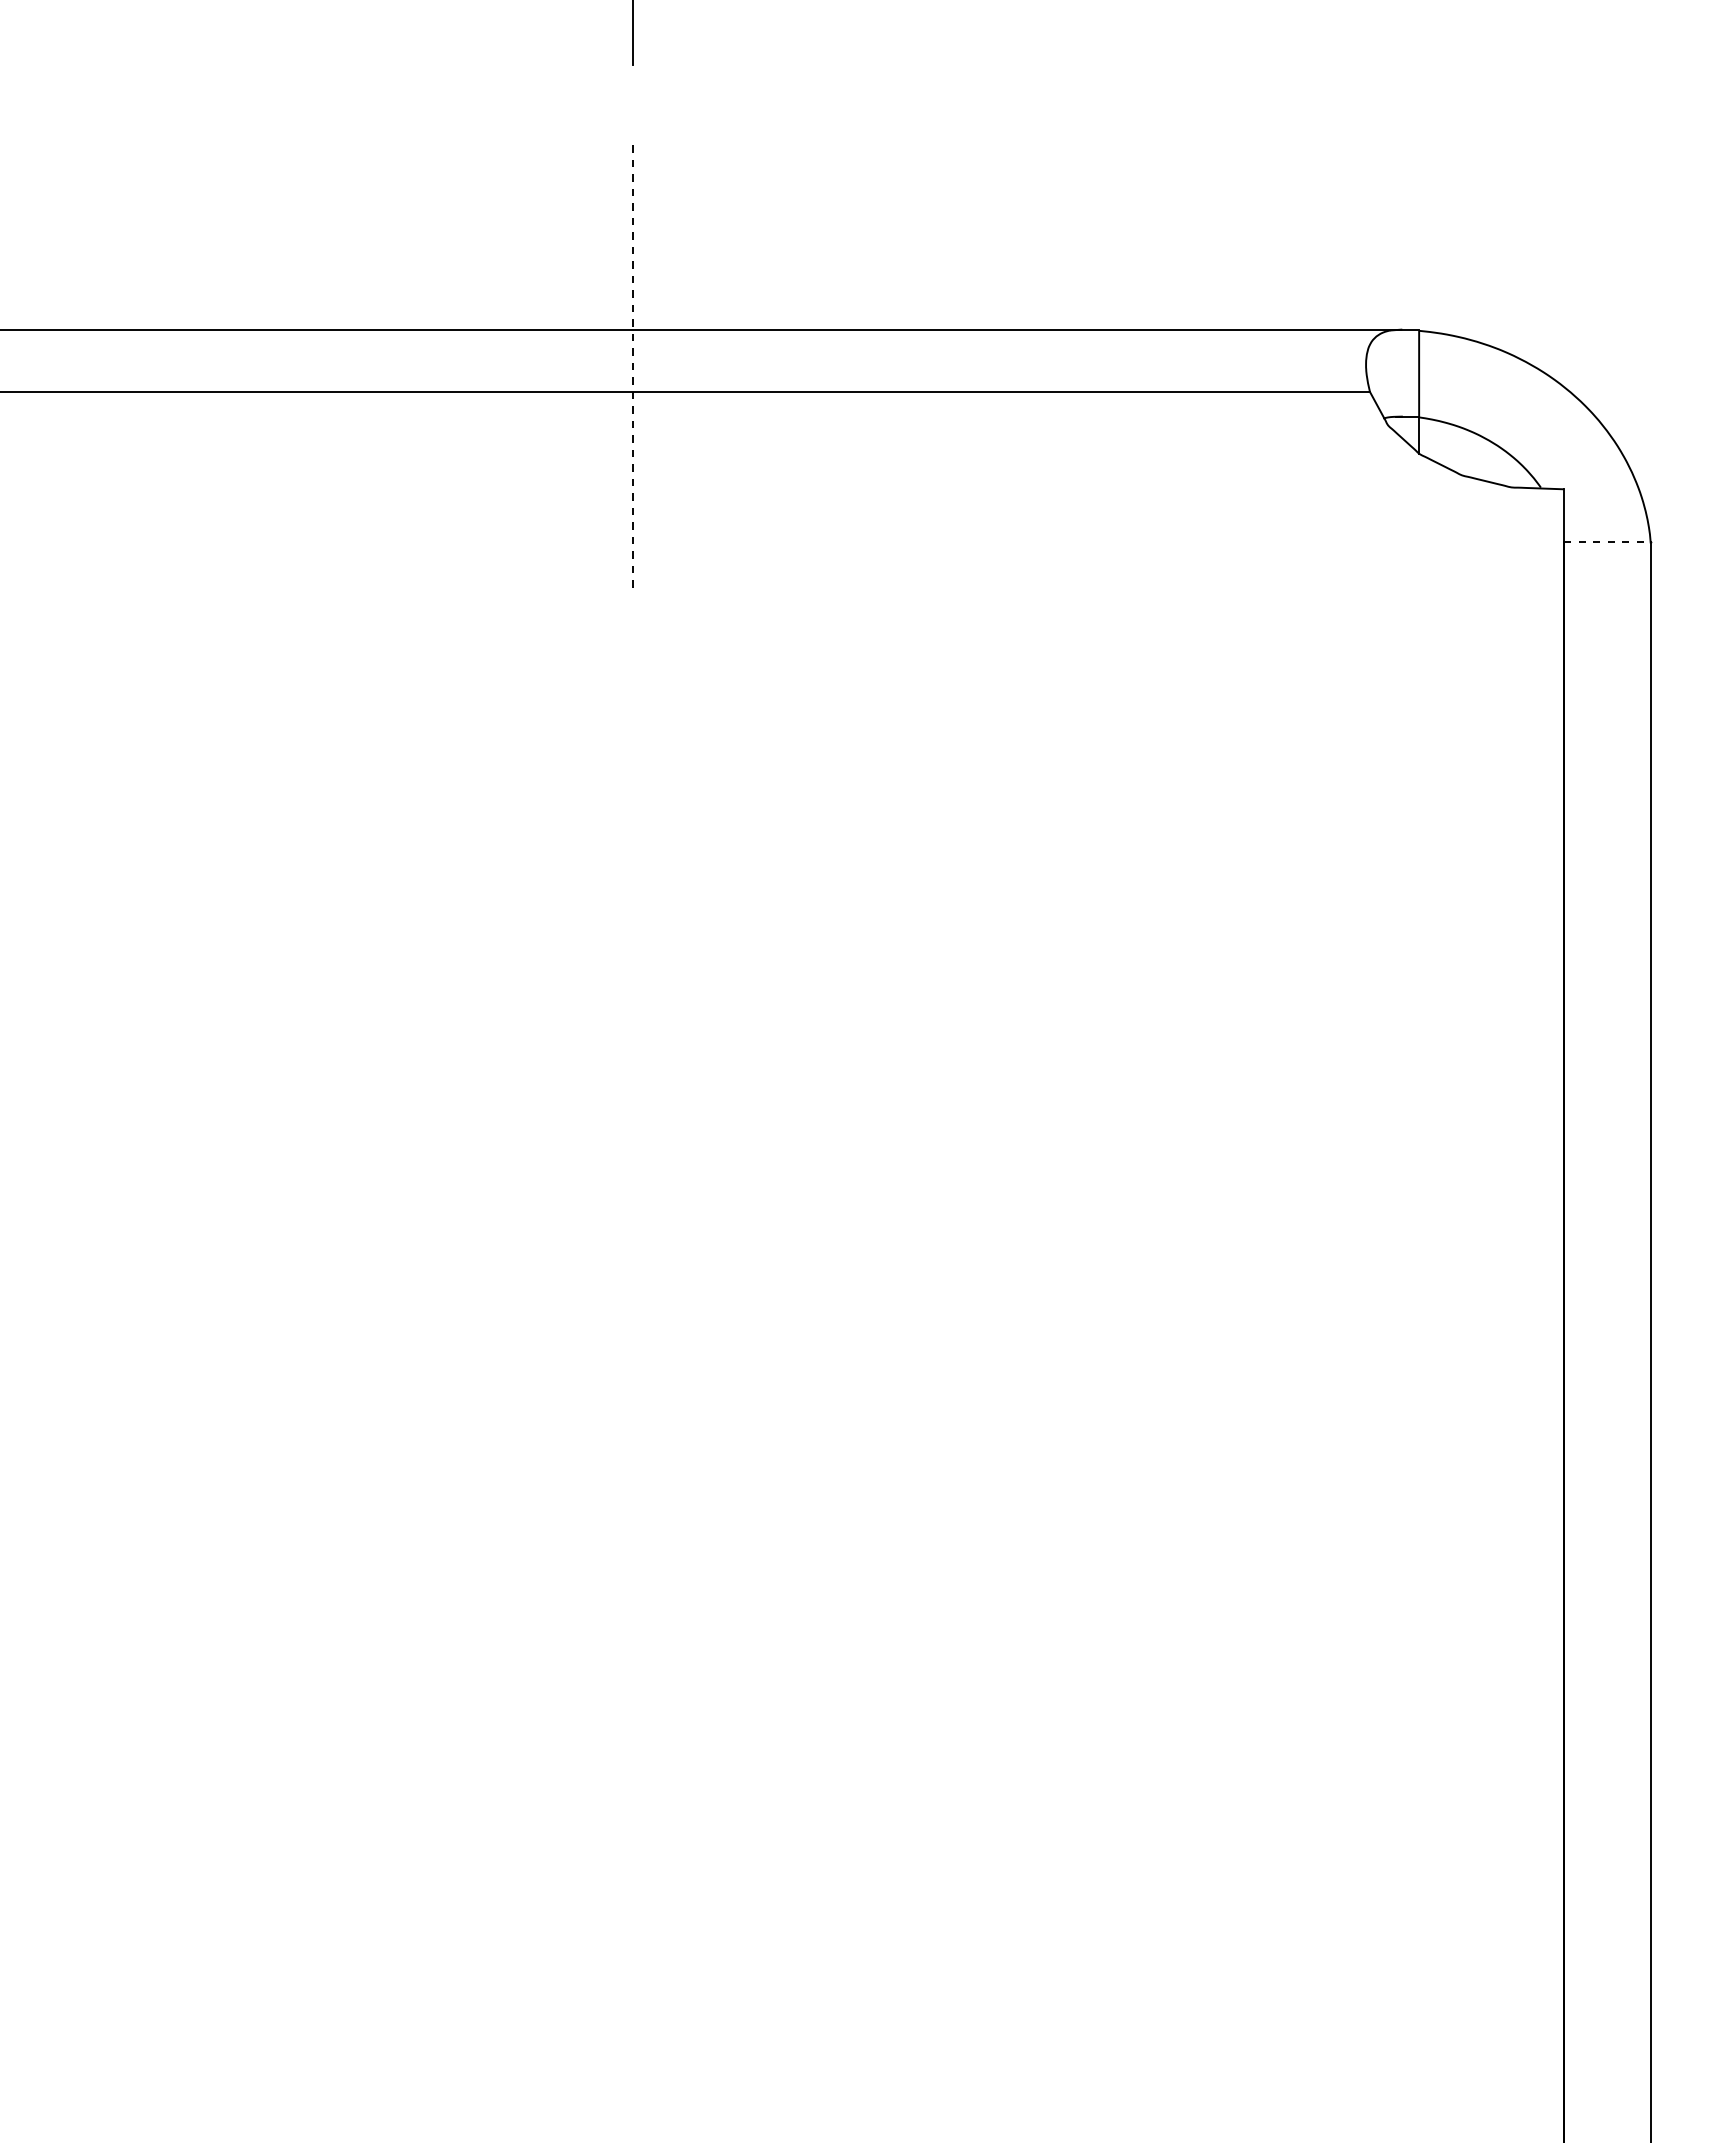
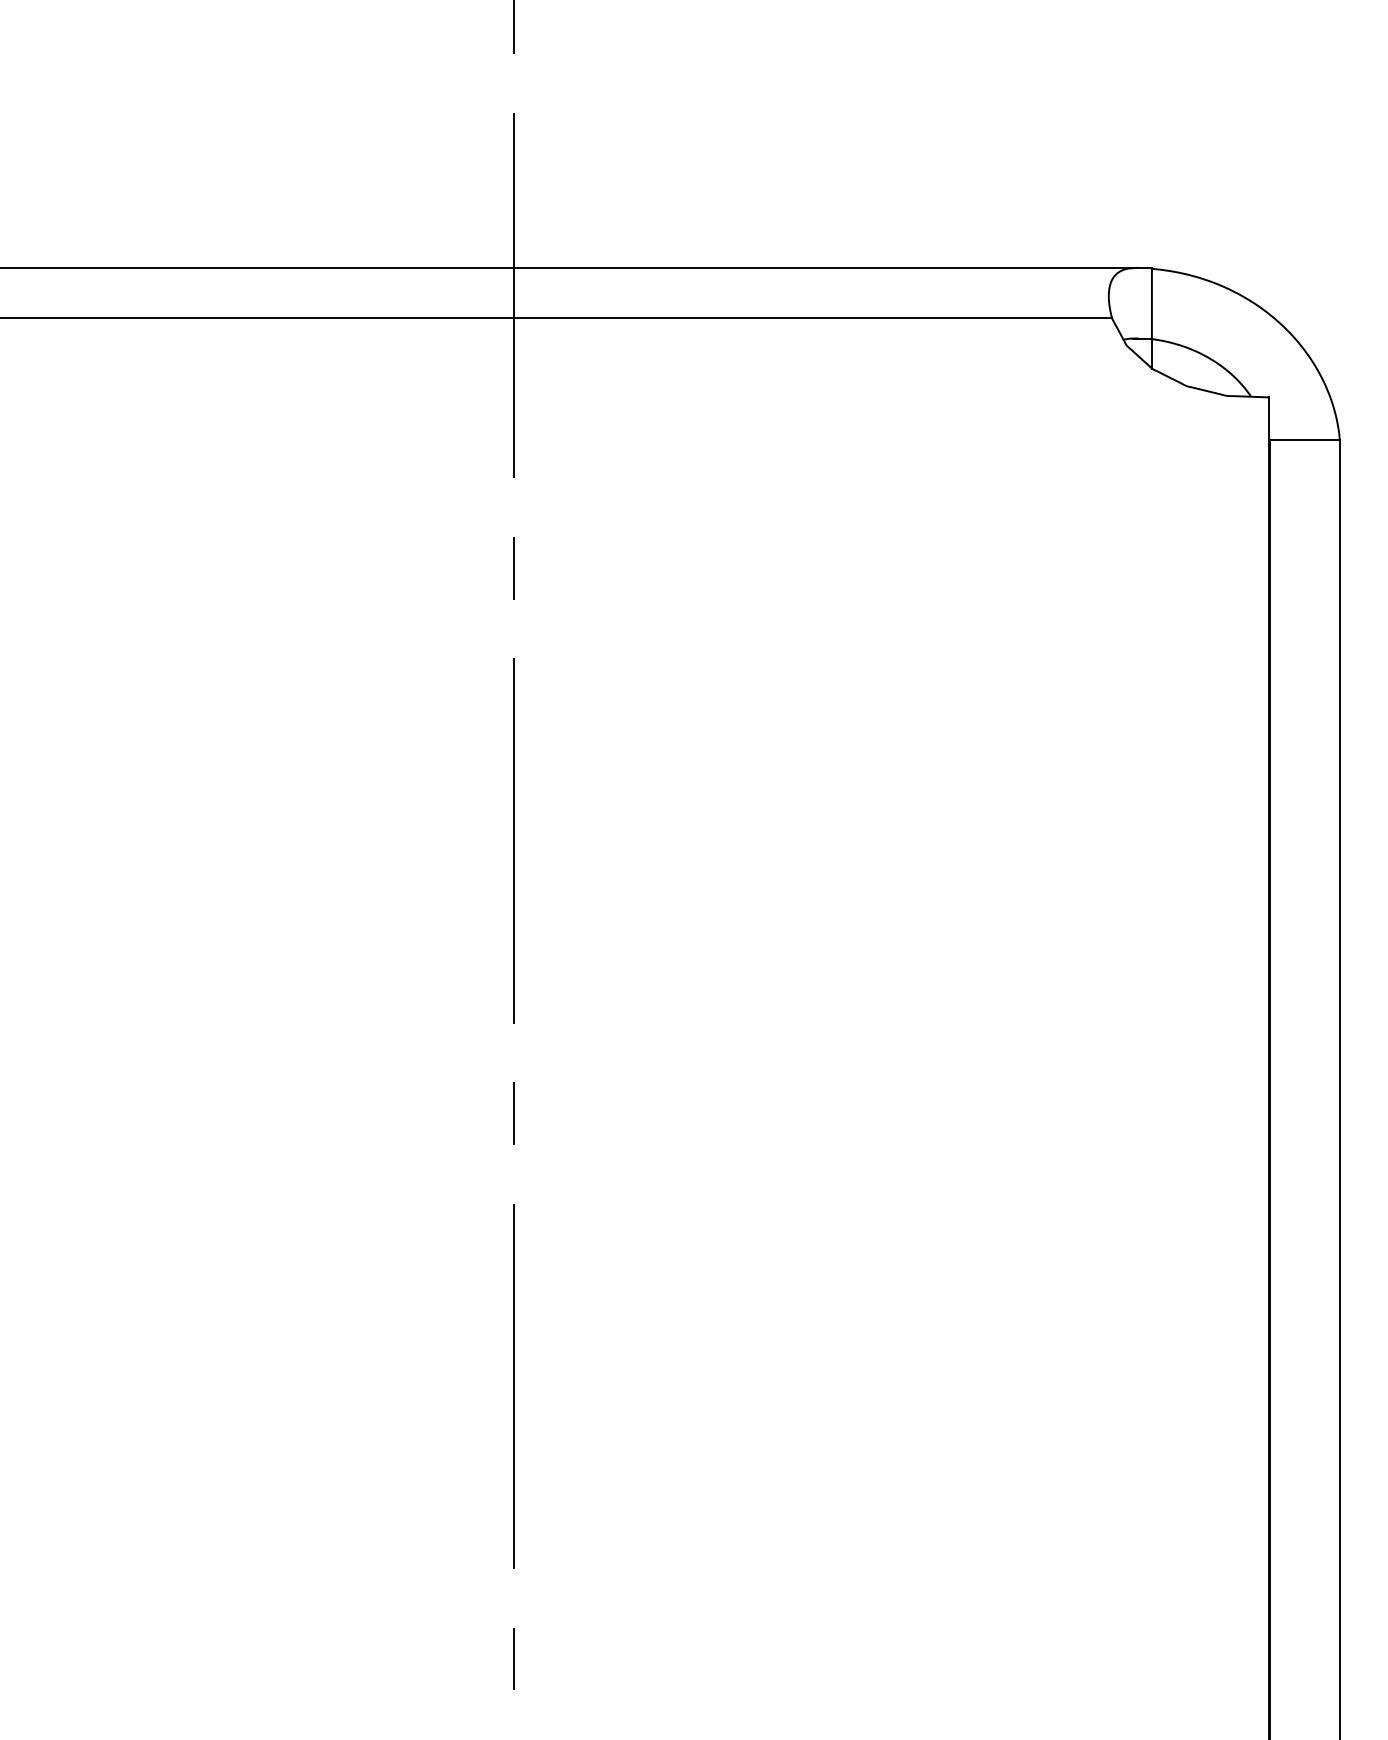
line: (633, 363) -> (514, 295), dashed -> solid
line: (1608, 541) -> (1305, 439), dashed -> solid
line: (633, 699) -> (514, 568), added
line: (632, 1035) -> (513, 840), added
line: (633, 1371) -> (514, 1113), added
line: (633, 1707) -> (514, 1386), added
line: (632, 2043) -> (513, 1658), added

